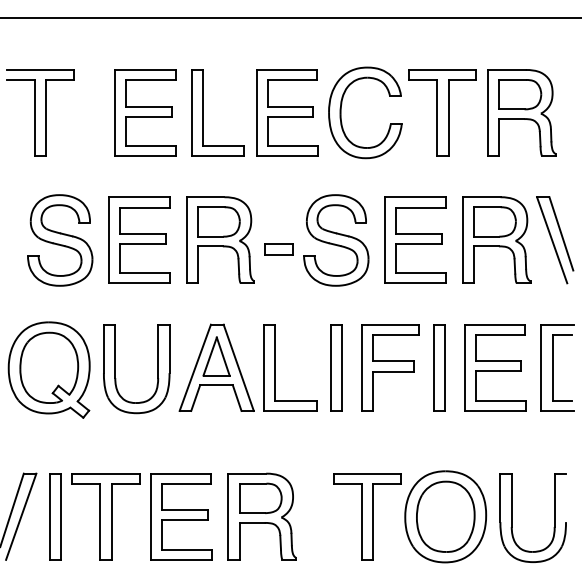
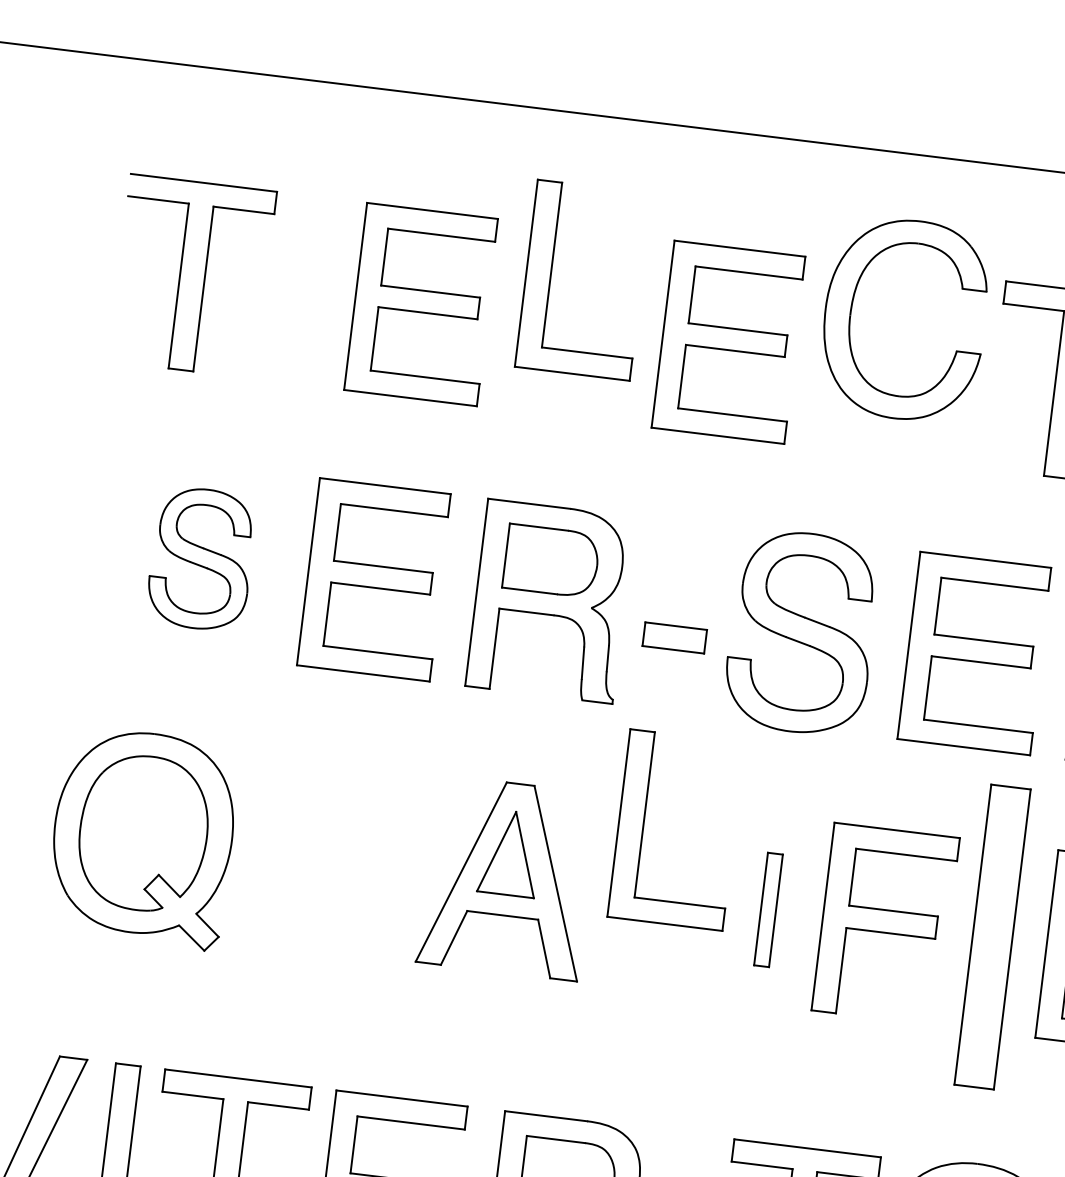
part: (203, 112) -> (552, 275), moved
part: (341, 112) -> (852, 312), moved
part: (60, 240) -> (202, 559), size x0.7
part: (275, 367) -> (644, 825), moved
part: (336, 367) -> (768, 909), size x0.6
part: (439, 367) -> (992, 936), size x1.6
part: (115, 369) -> (287, 854), removed

